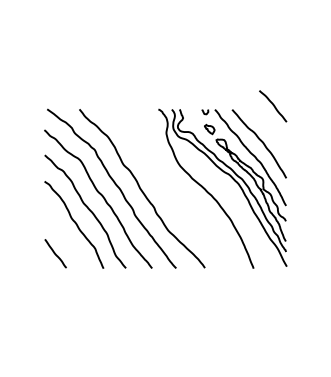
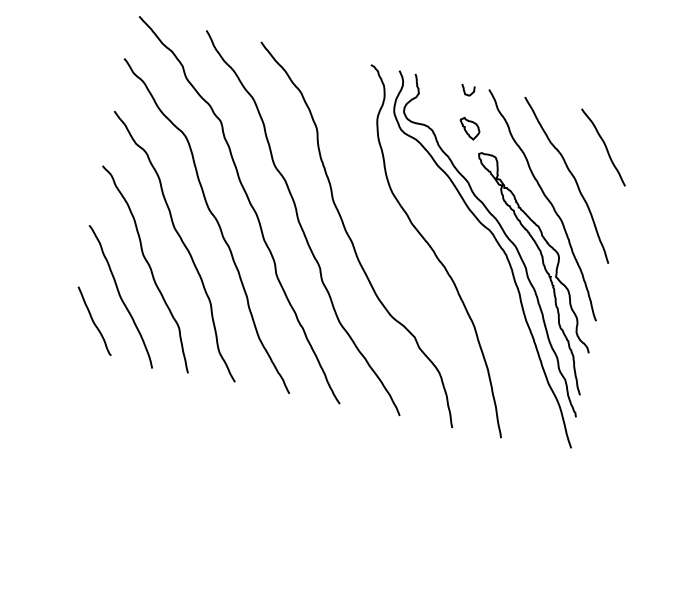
curve: (273, 106) -> (604, 147), moved
curve: (165, 190) -> (350, 236), added
curve: (65, 239) -> (121, 295), added

